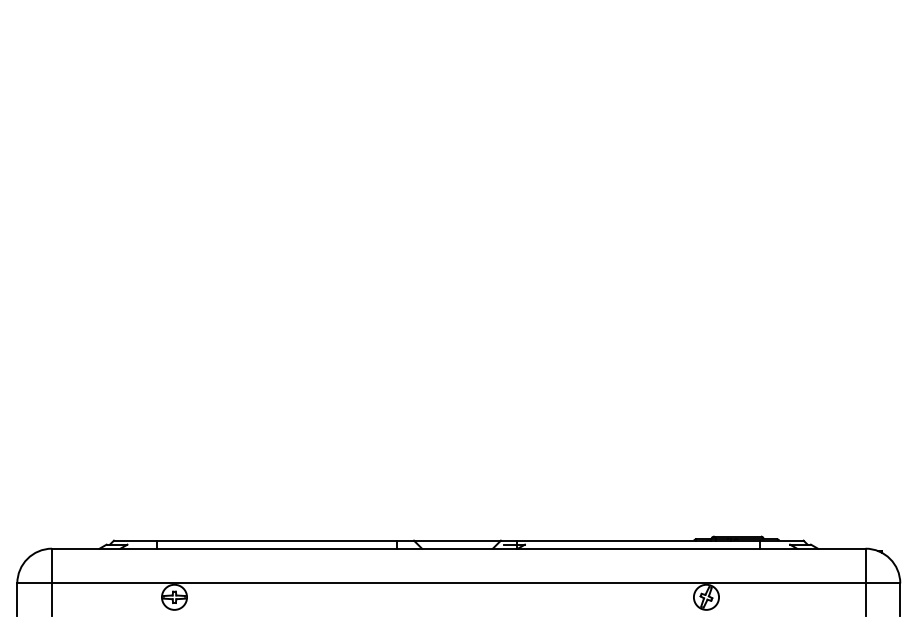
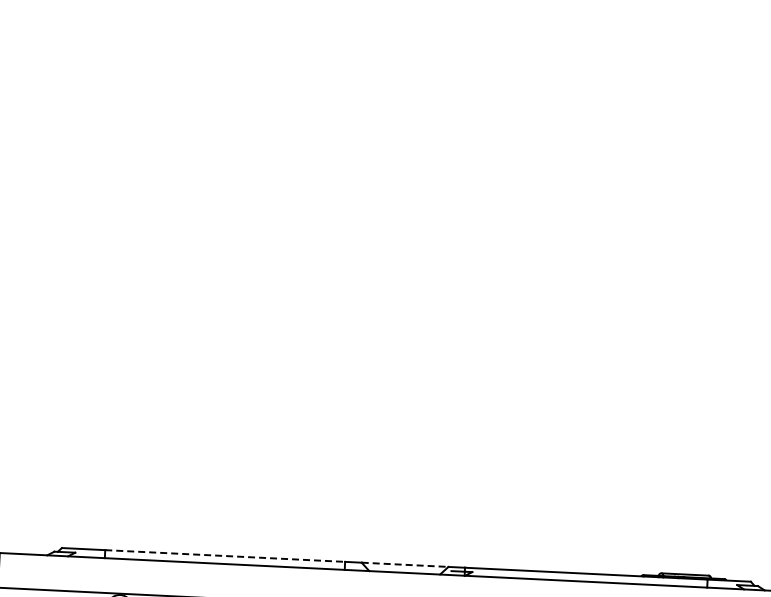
line: (277, 540) -> (225, 555), solid -> dashed
line: (457, 540) -> (405, 564), solid -> dashed

